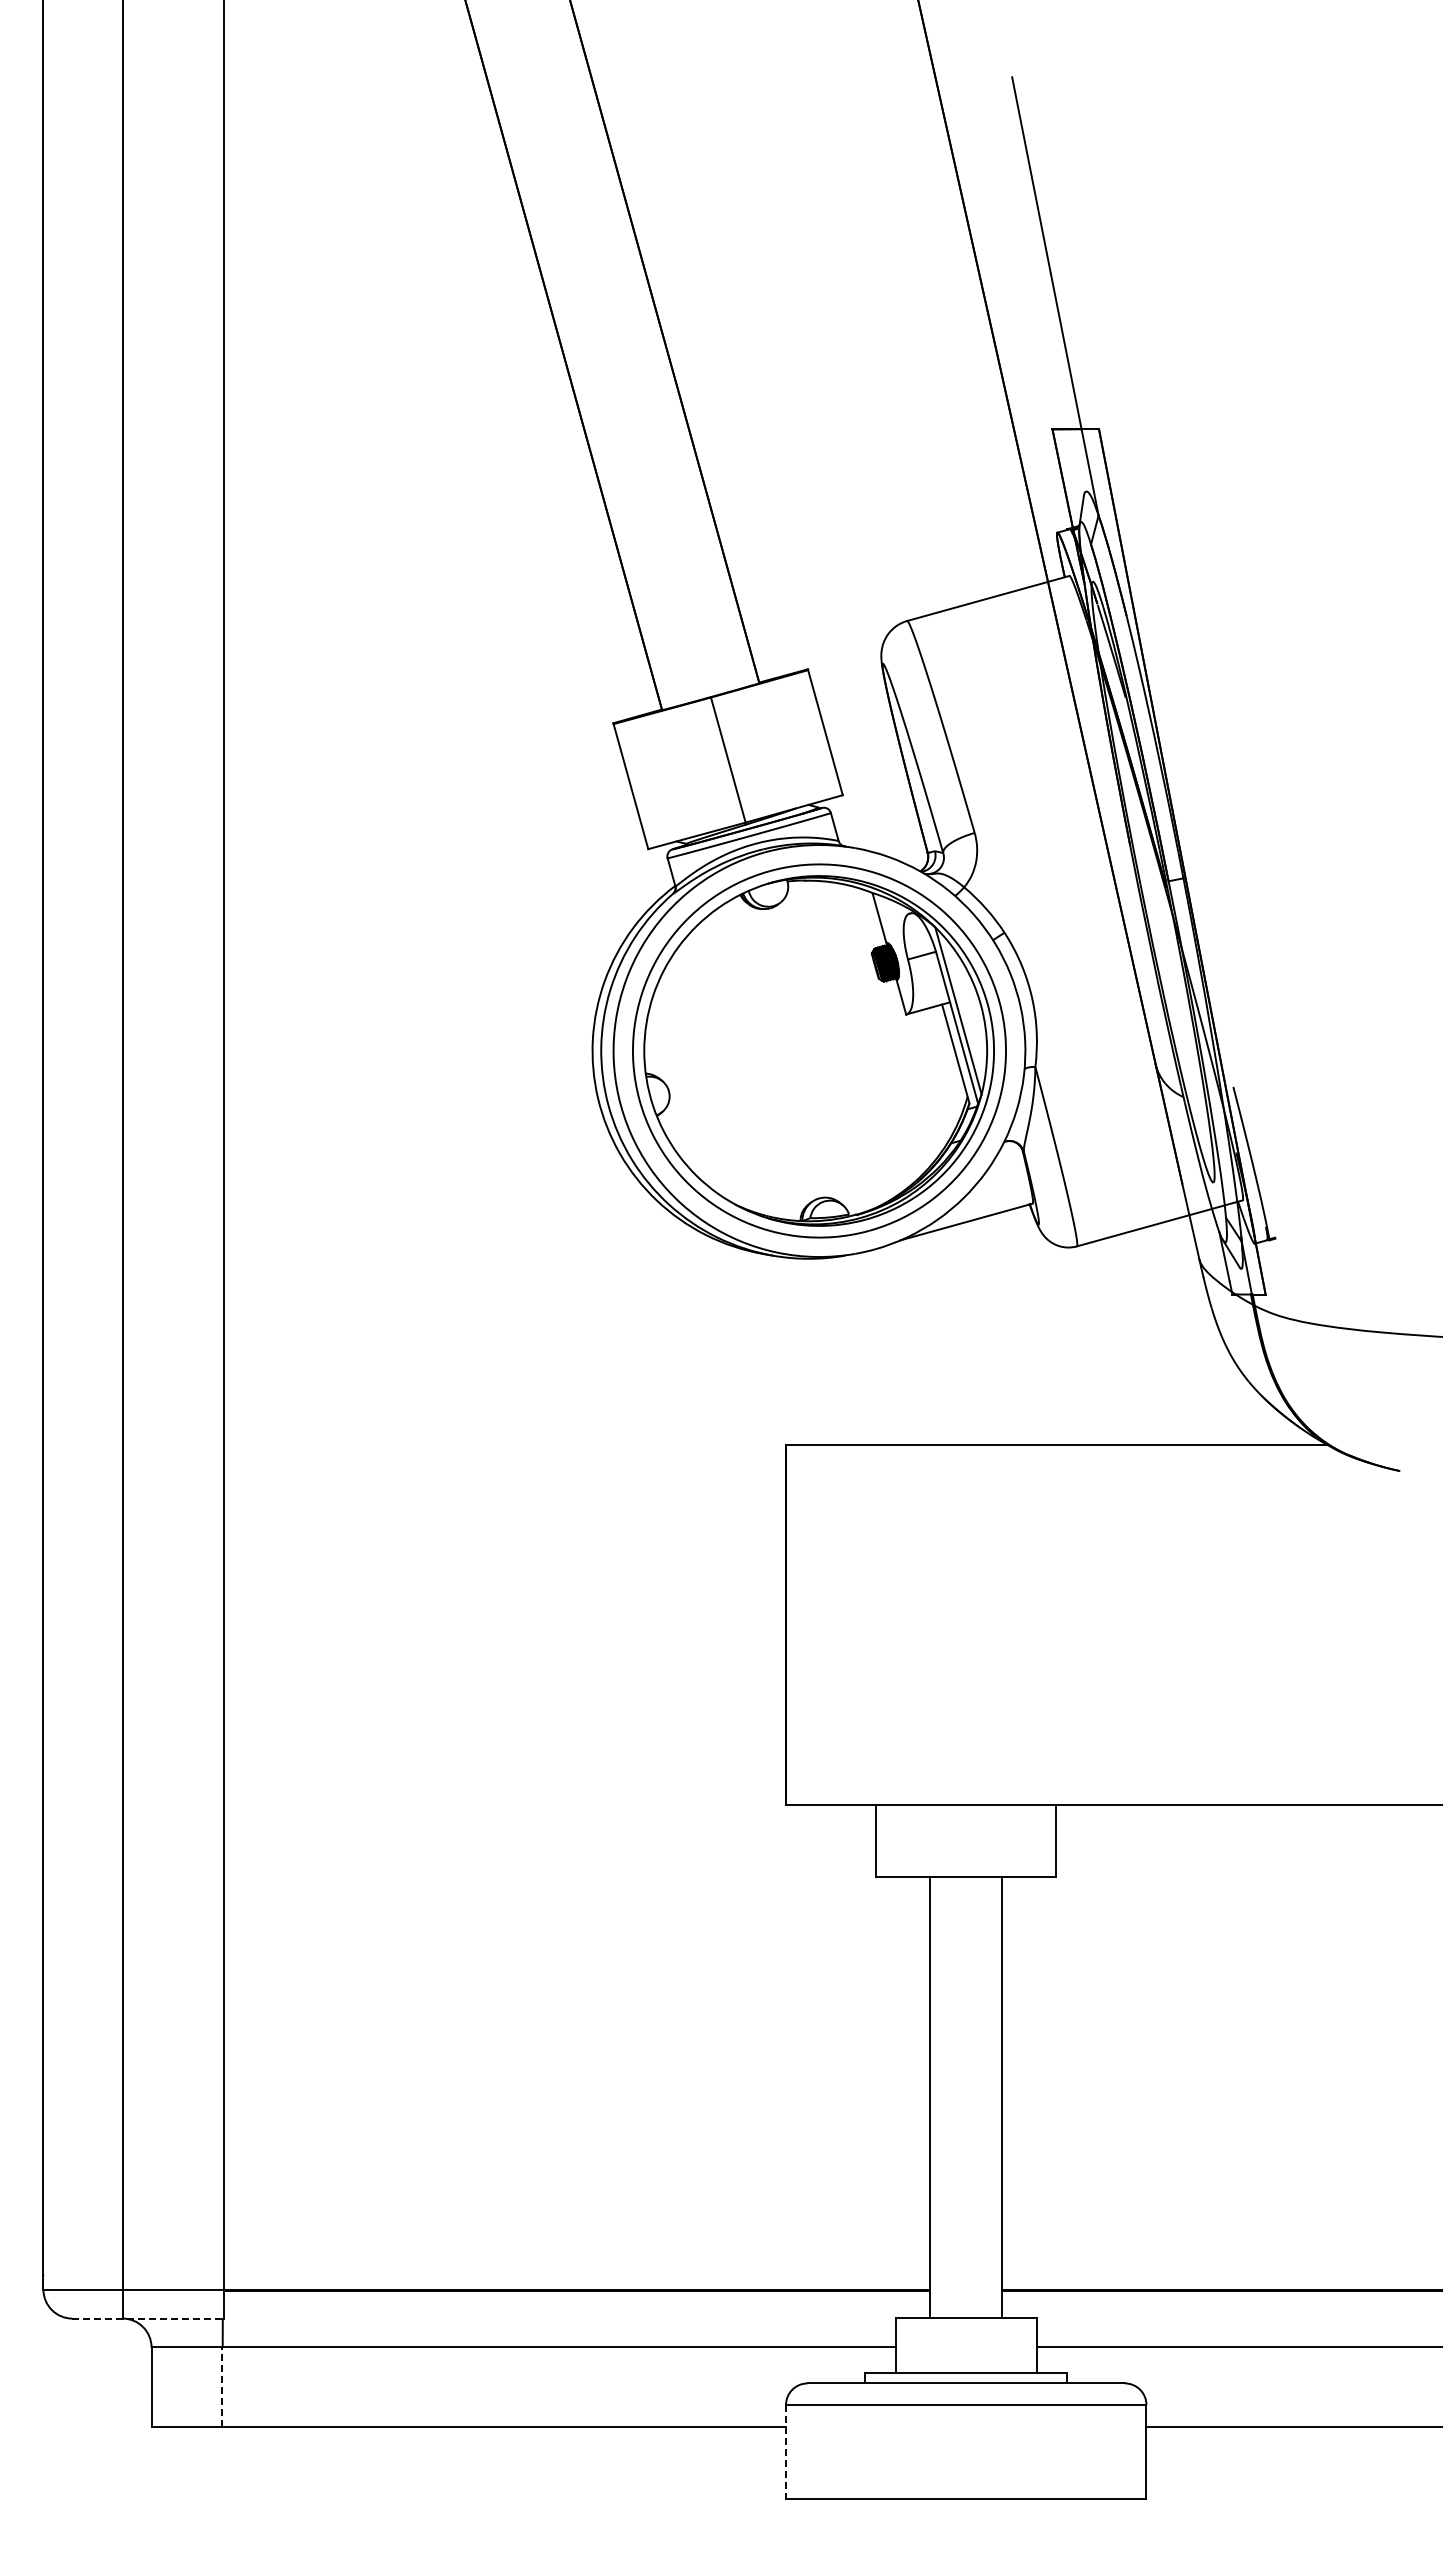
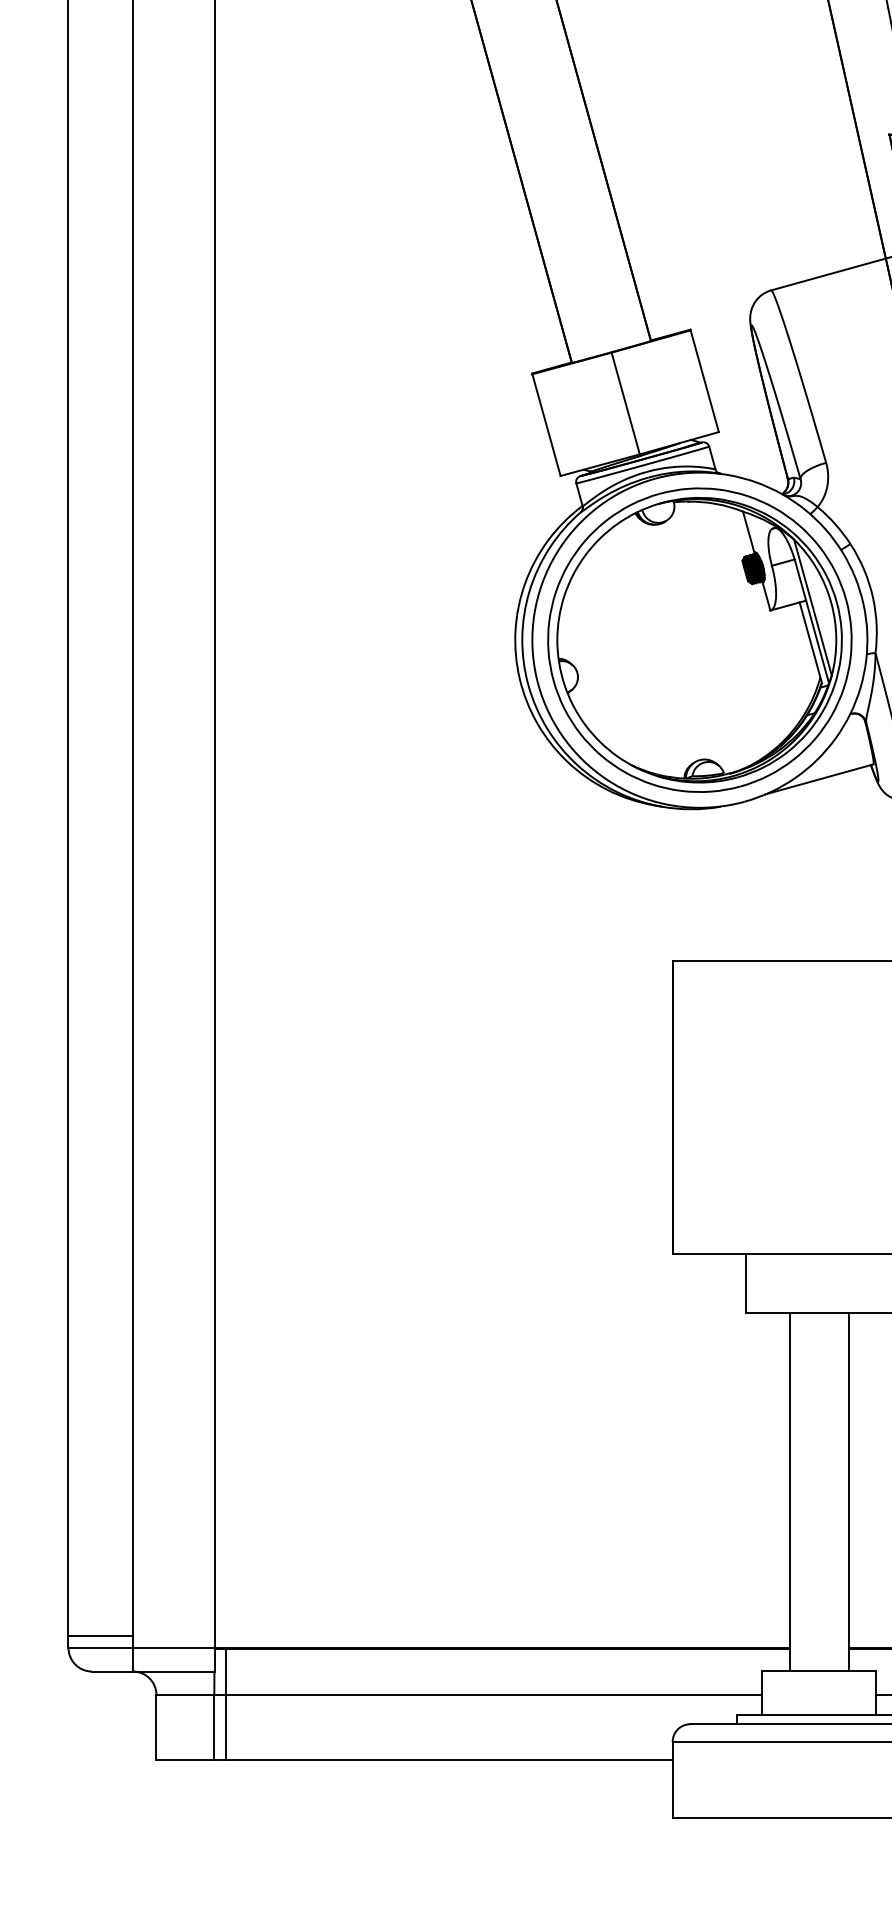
line: (83, 2275) -> (101, 1636), added
line: (147, 2318) -> (153, 1671), dashed -> solid
line: (236, 2358) -> (225, 1704), added
line: (222, 2387) -> (214, 1727), dashed -> solid
line: (786, 2451) -> (673, 1779), dashed -> solid

